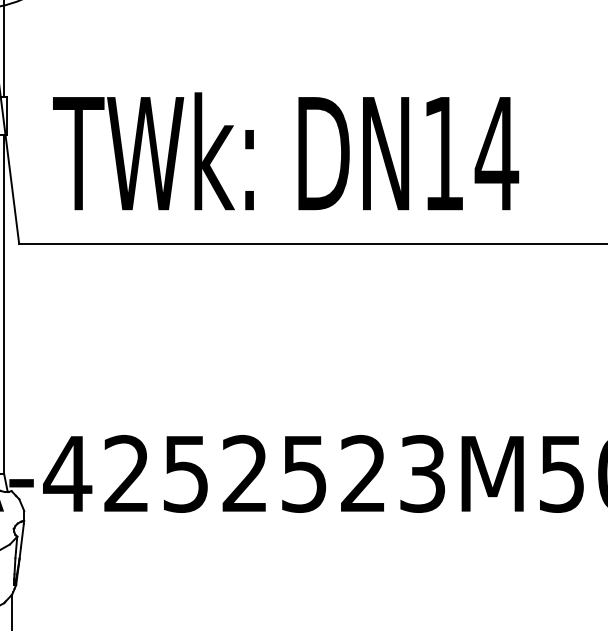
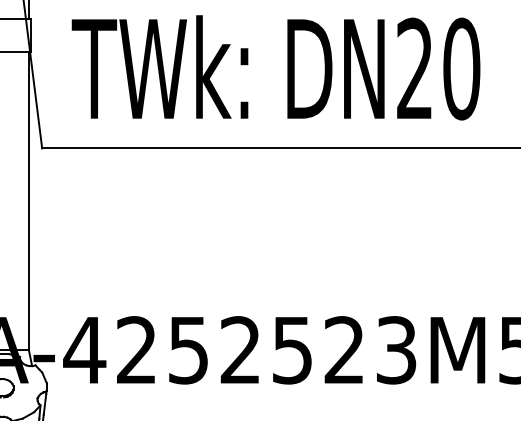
text: (471, 153) -> (439, 68), DN14 -> DN20

